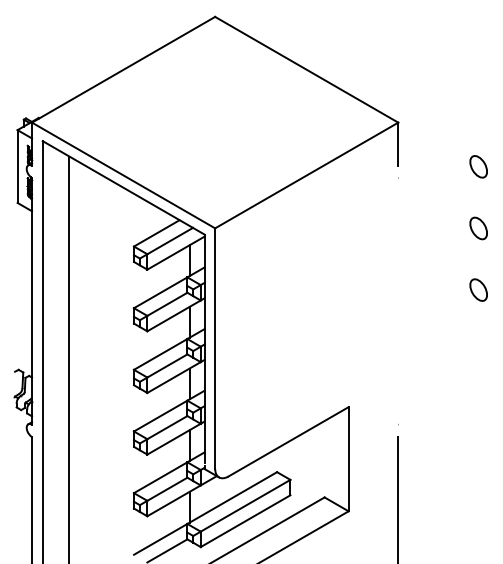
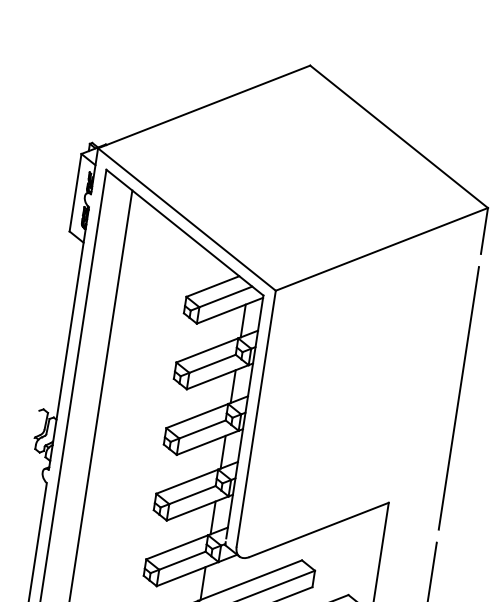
line: (398, 301) -> (459, 398), added

